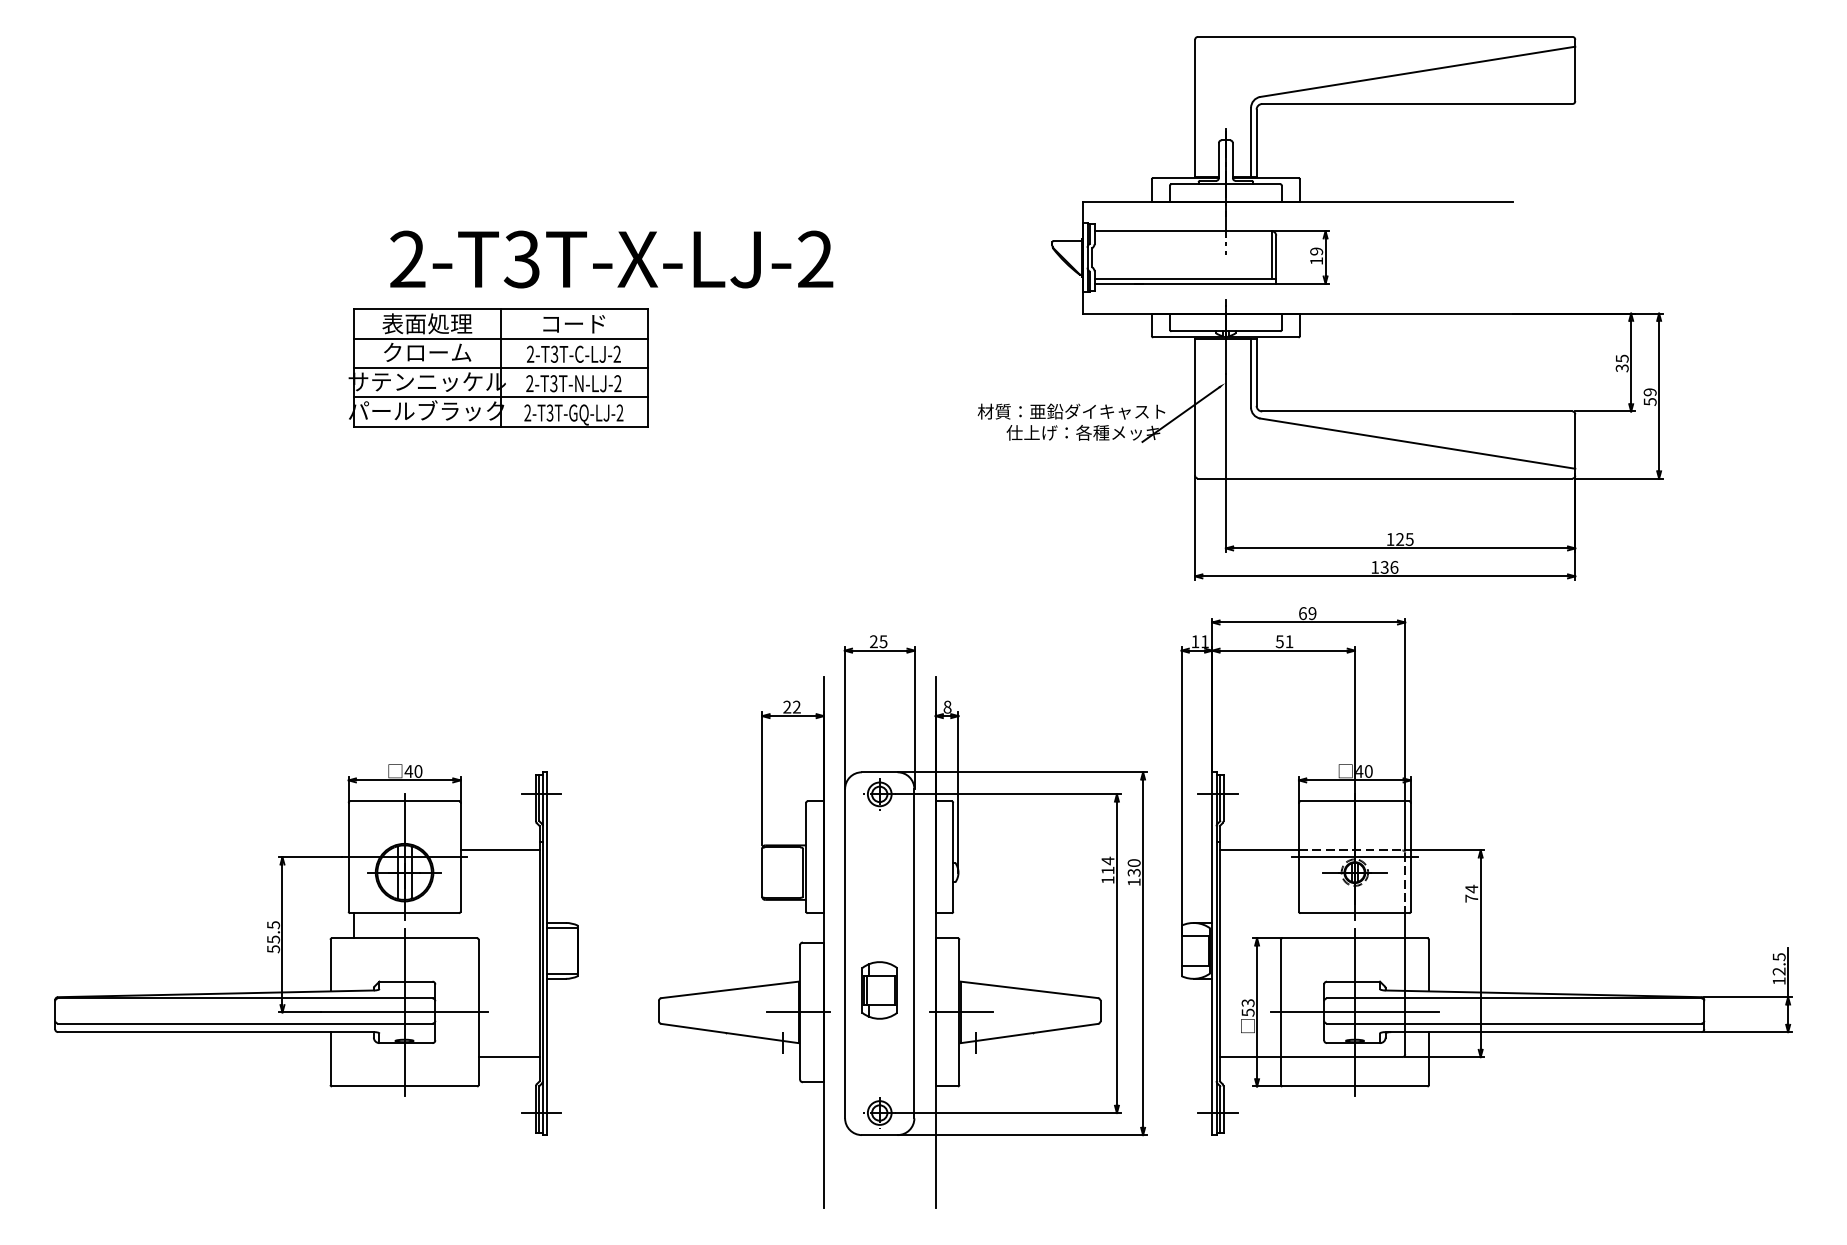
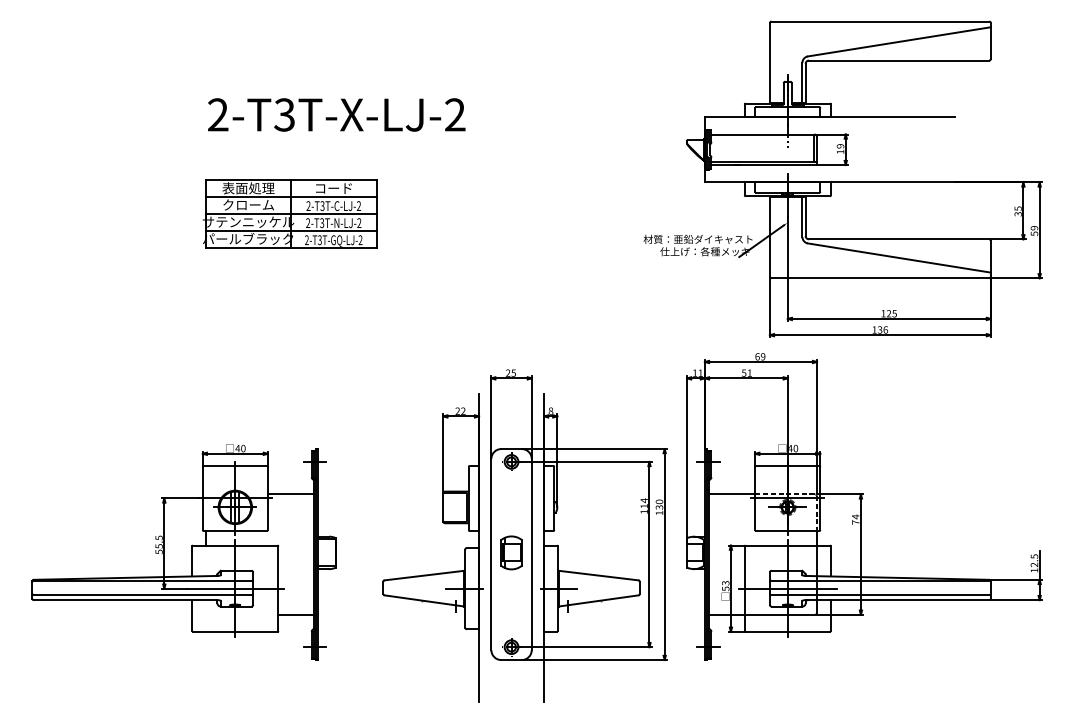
text: (611, 258) -> (336, 114), moved
part: (1319, 306) -> (842, 178), moved
part: (879, 989) -> (511, 552), moved

